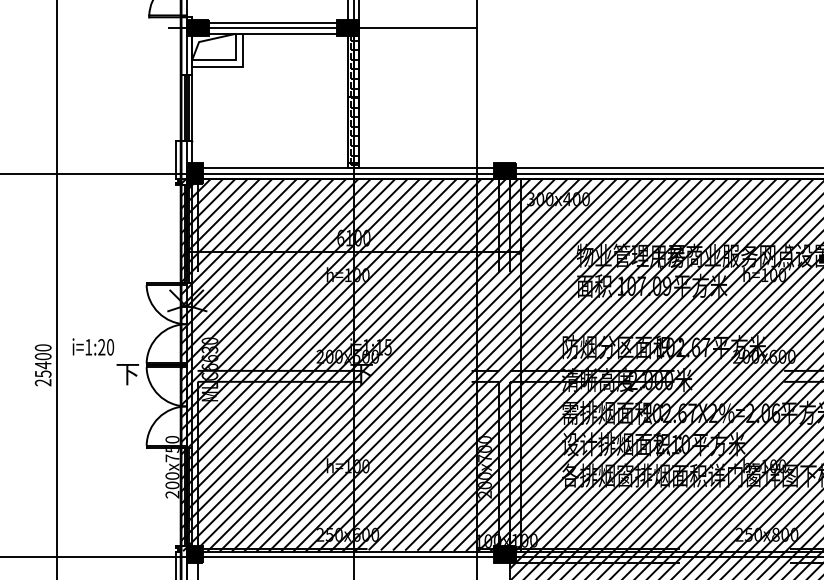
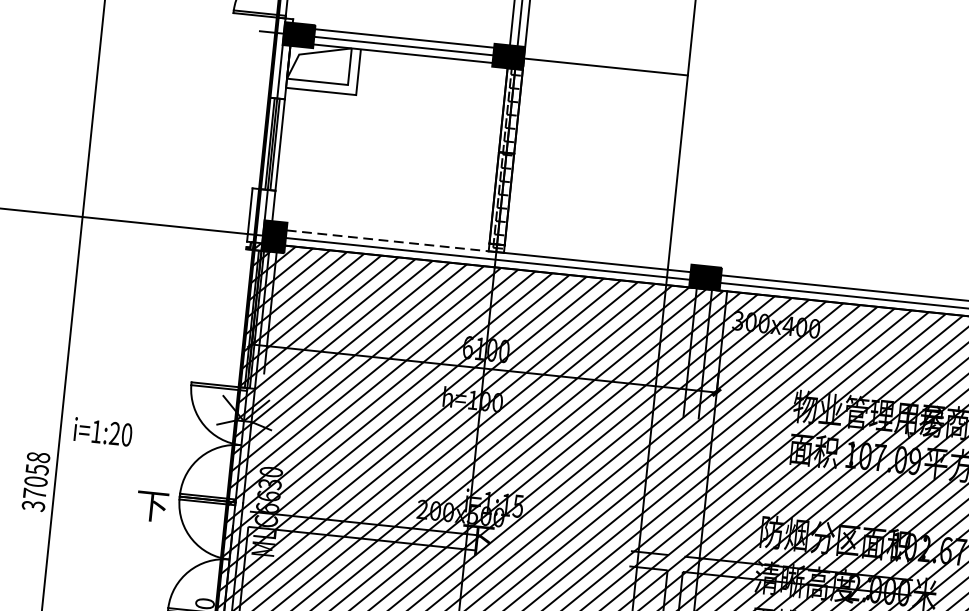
line: (270, 168) -> (380, 240), solid -> dashed
text: (93, 346) -> (103, 431), moved
text: (42, 365) -> (34, 481), 25400 -> 37058

